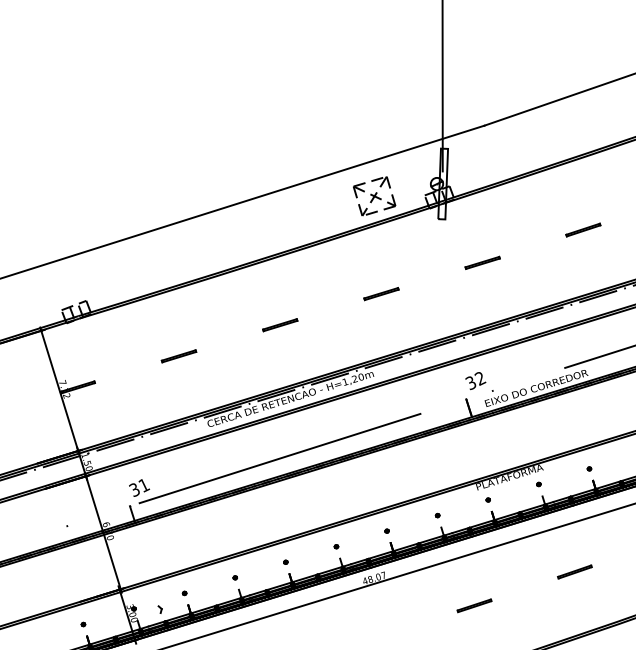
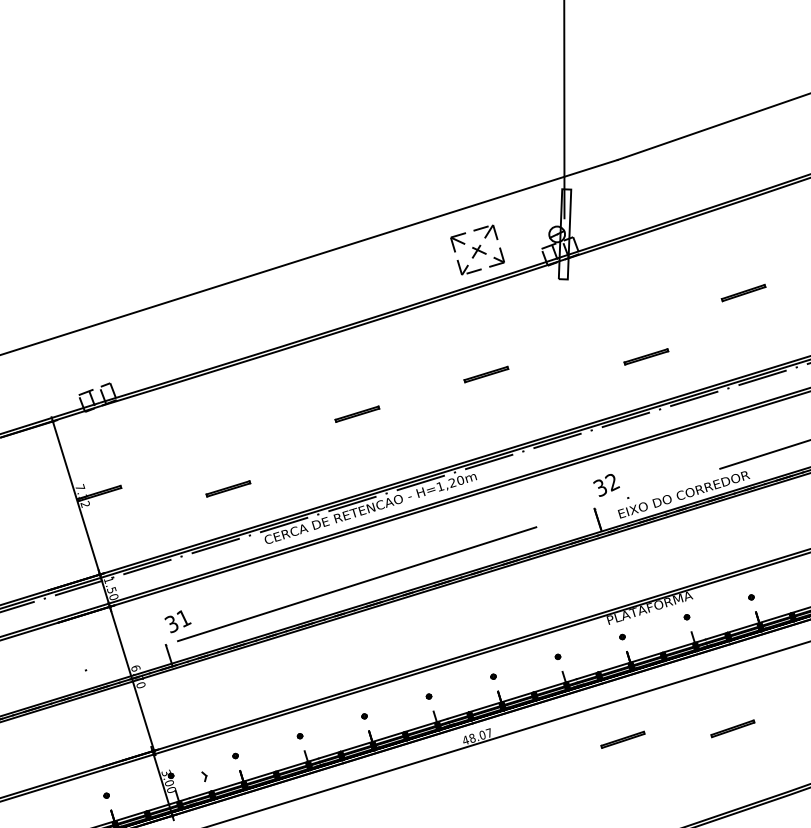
part: (482, 262) -> (646, 356), moved
part: (179, 355) -> (228, 488), moved
part: (474, 605) -> (622, 739), moved

